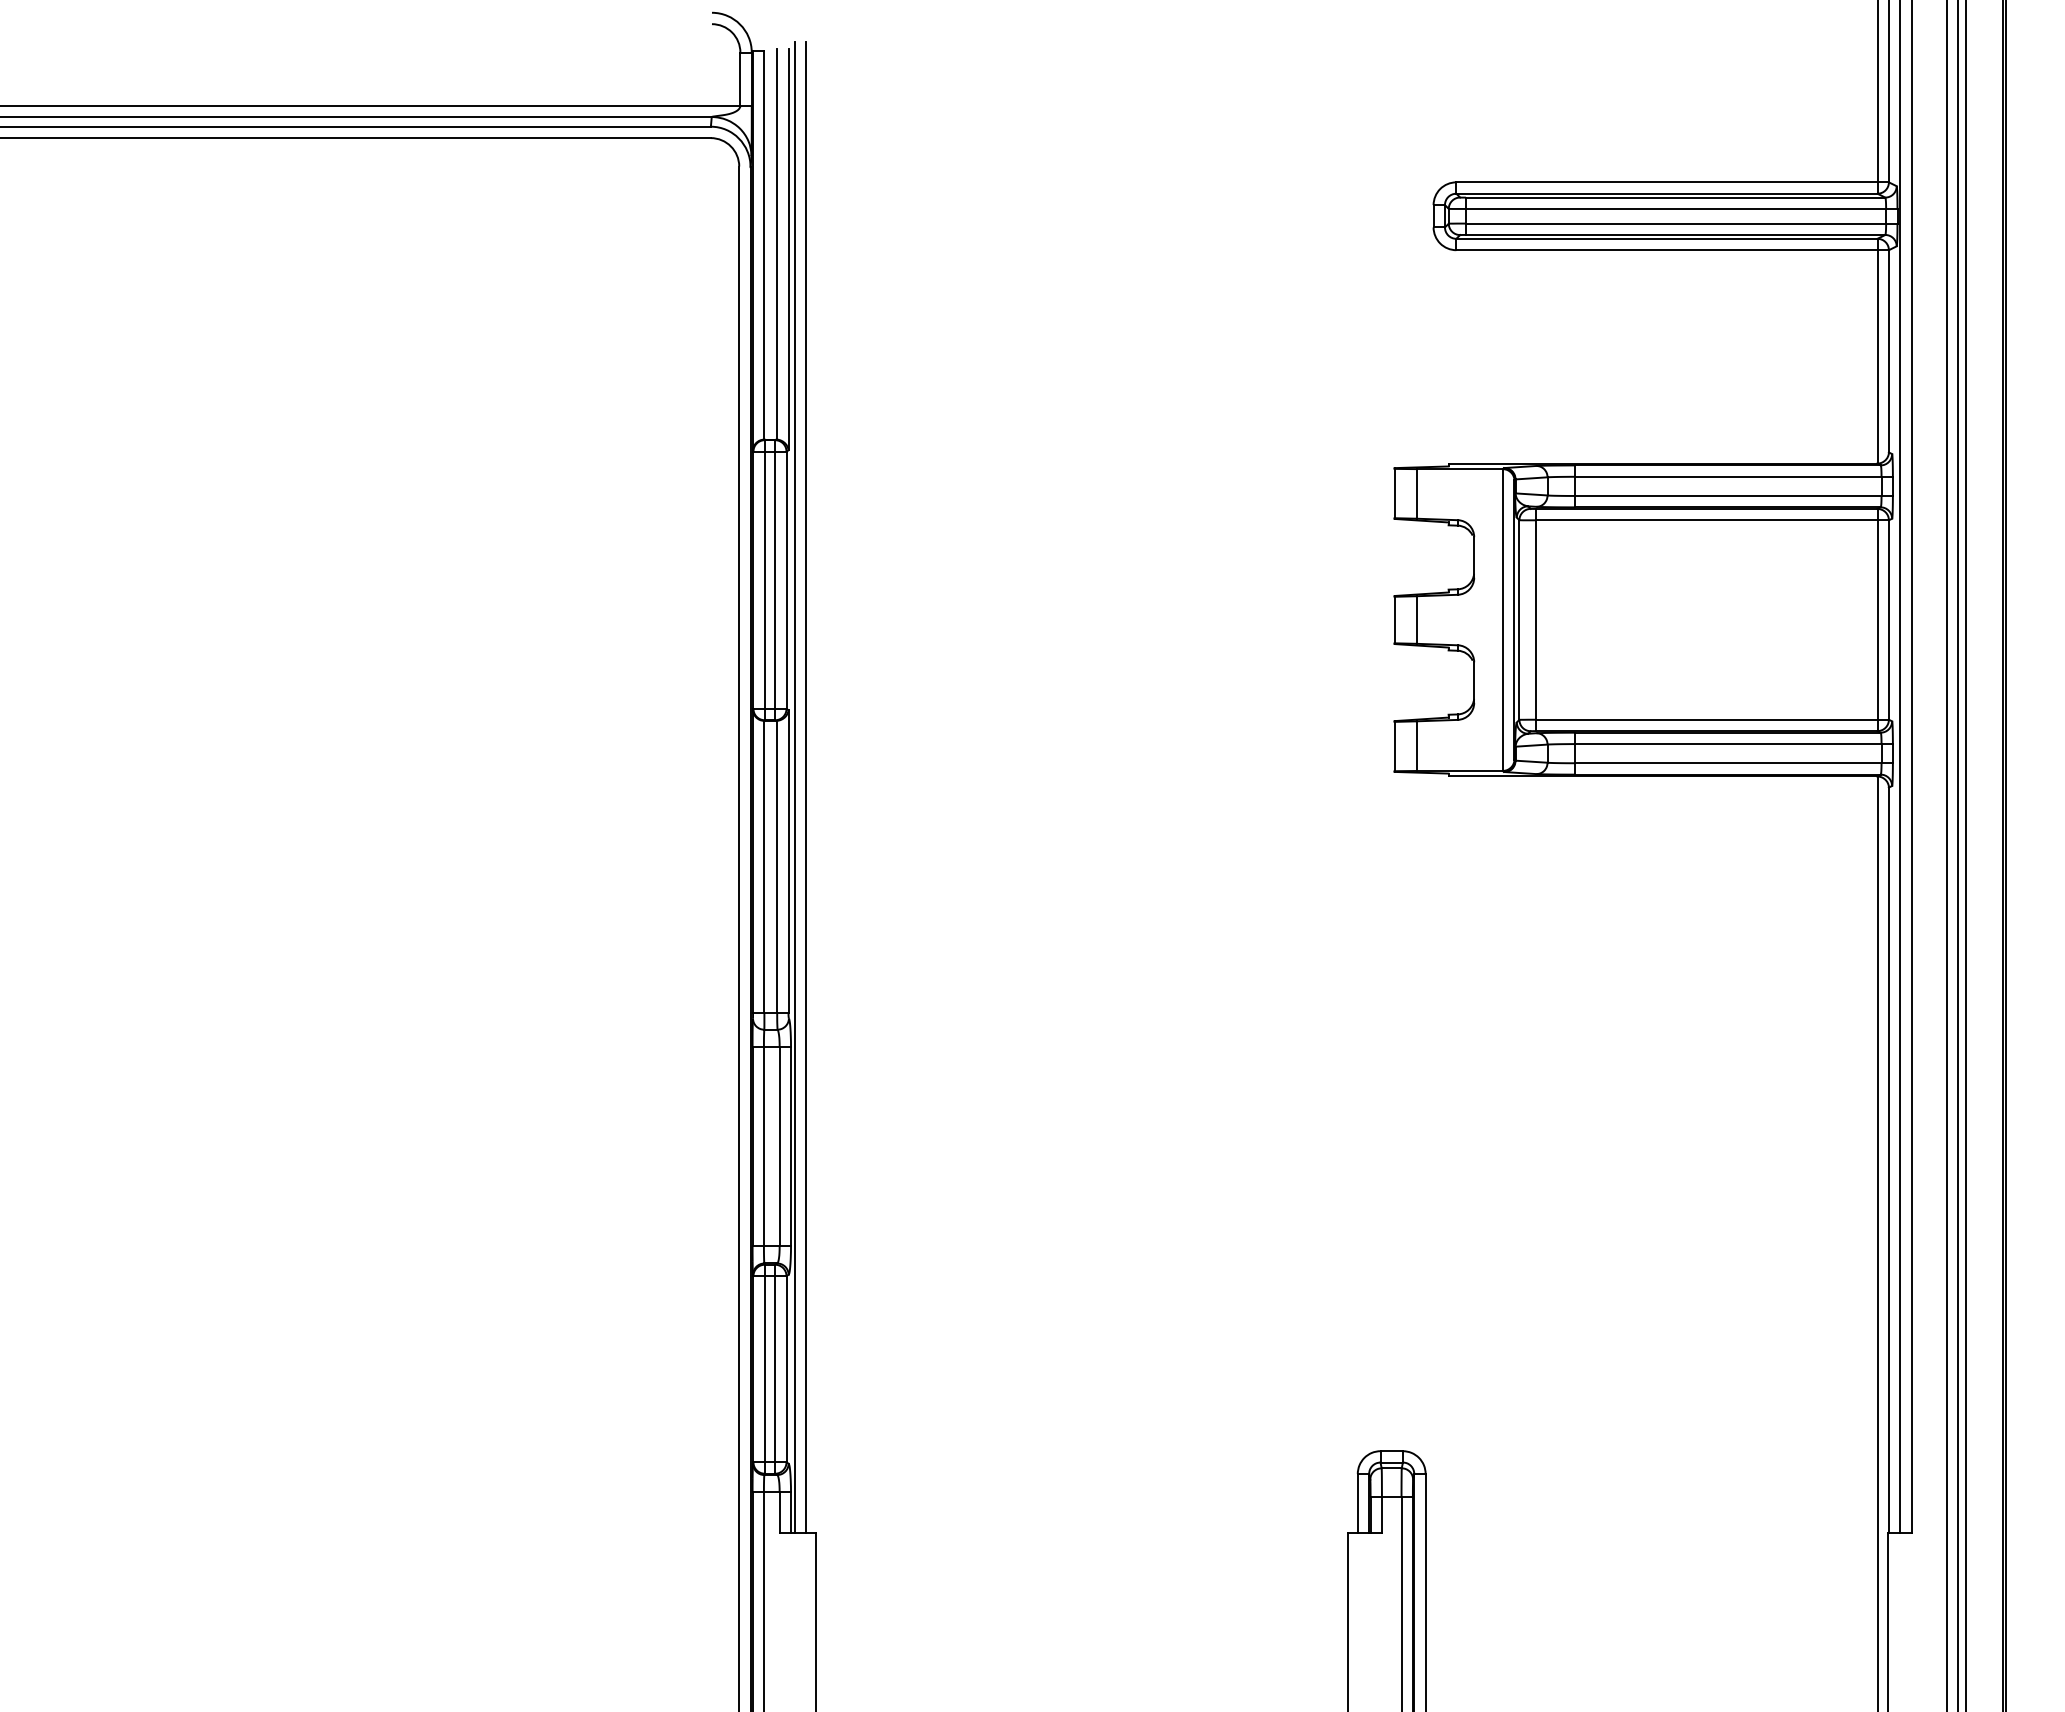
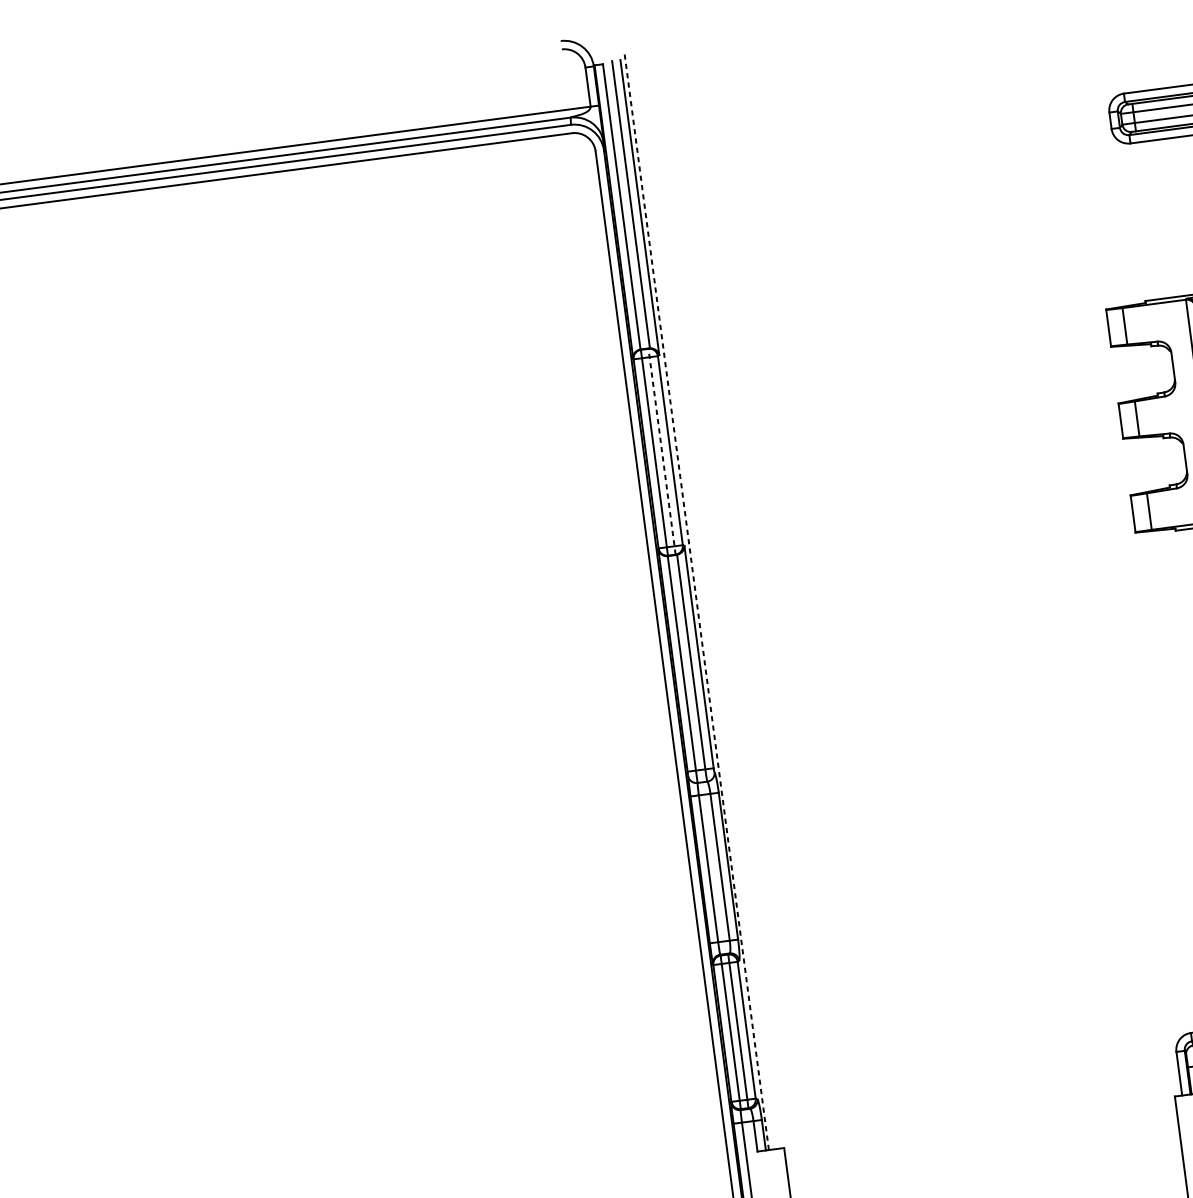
line: (775, 579) -> (662, 451), solid -> dashed
line: (795, 787) -> (697, 602), solid -> dashed
line: (806, 787) -> (705, 600), removed

